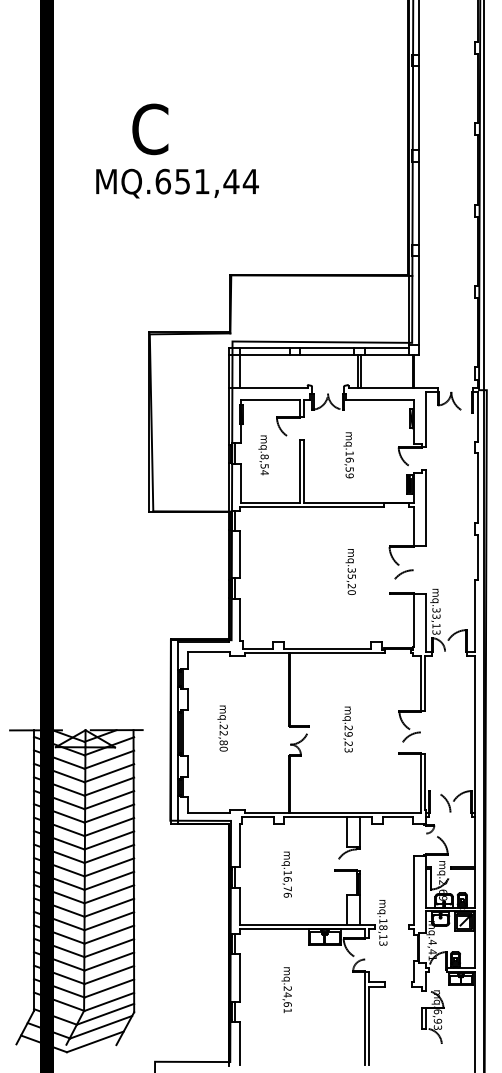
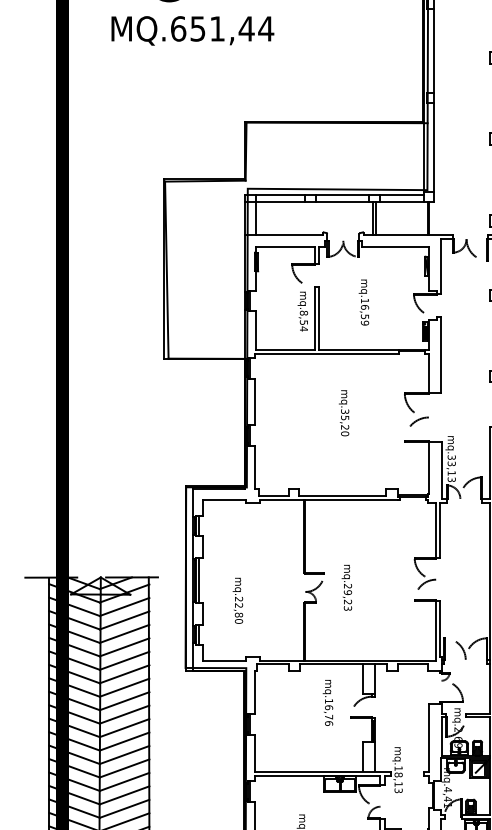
text: (263, 455) -> (302, 311), moved
text: (350, 571) -> (343, 412), moved
text: (222, 728) -> (237, 600), moved
text: (347, 729) -> (346, 587), moved
text: (286, 874) -> (327, 702), moved

